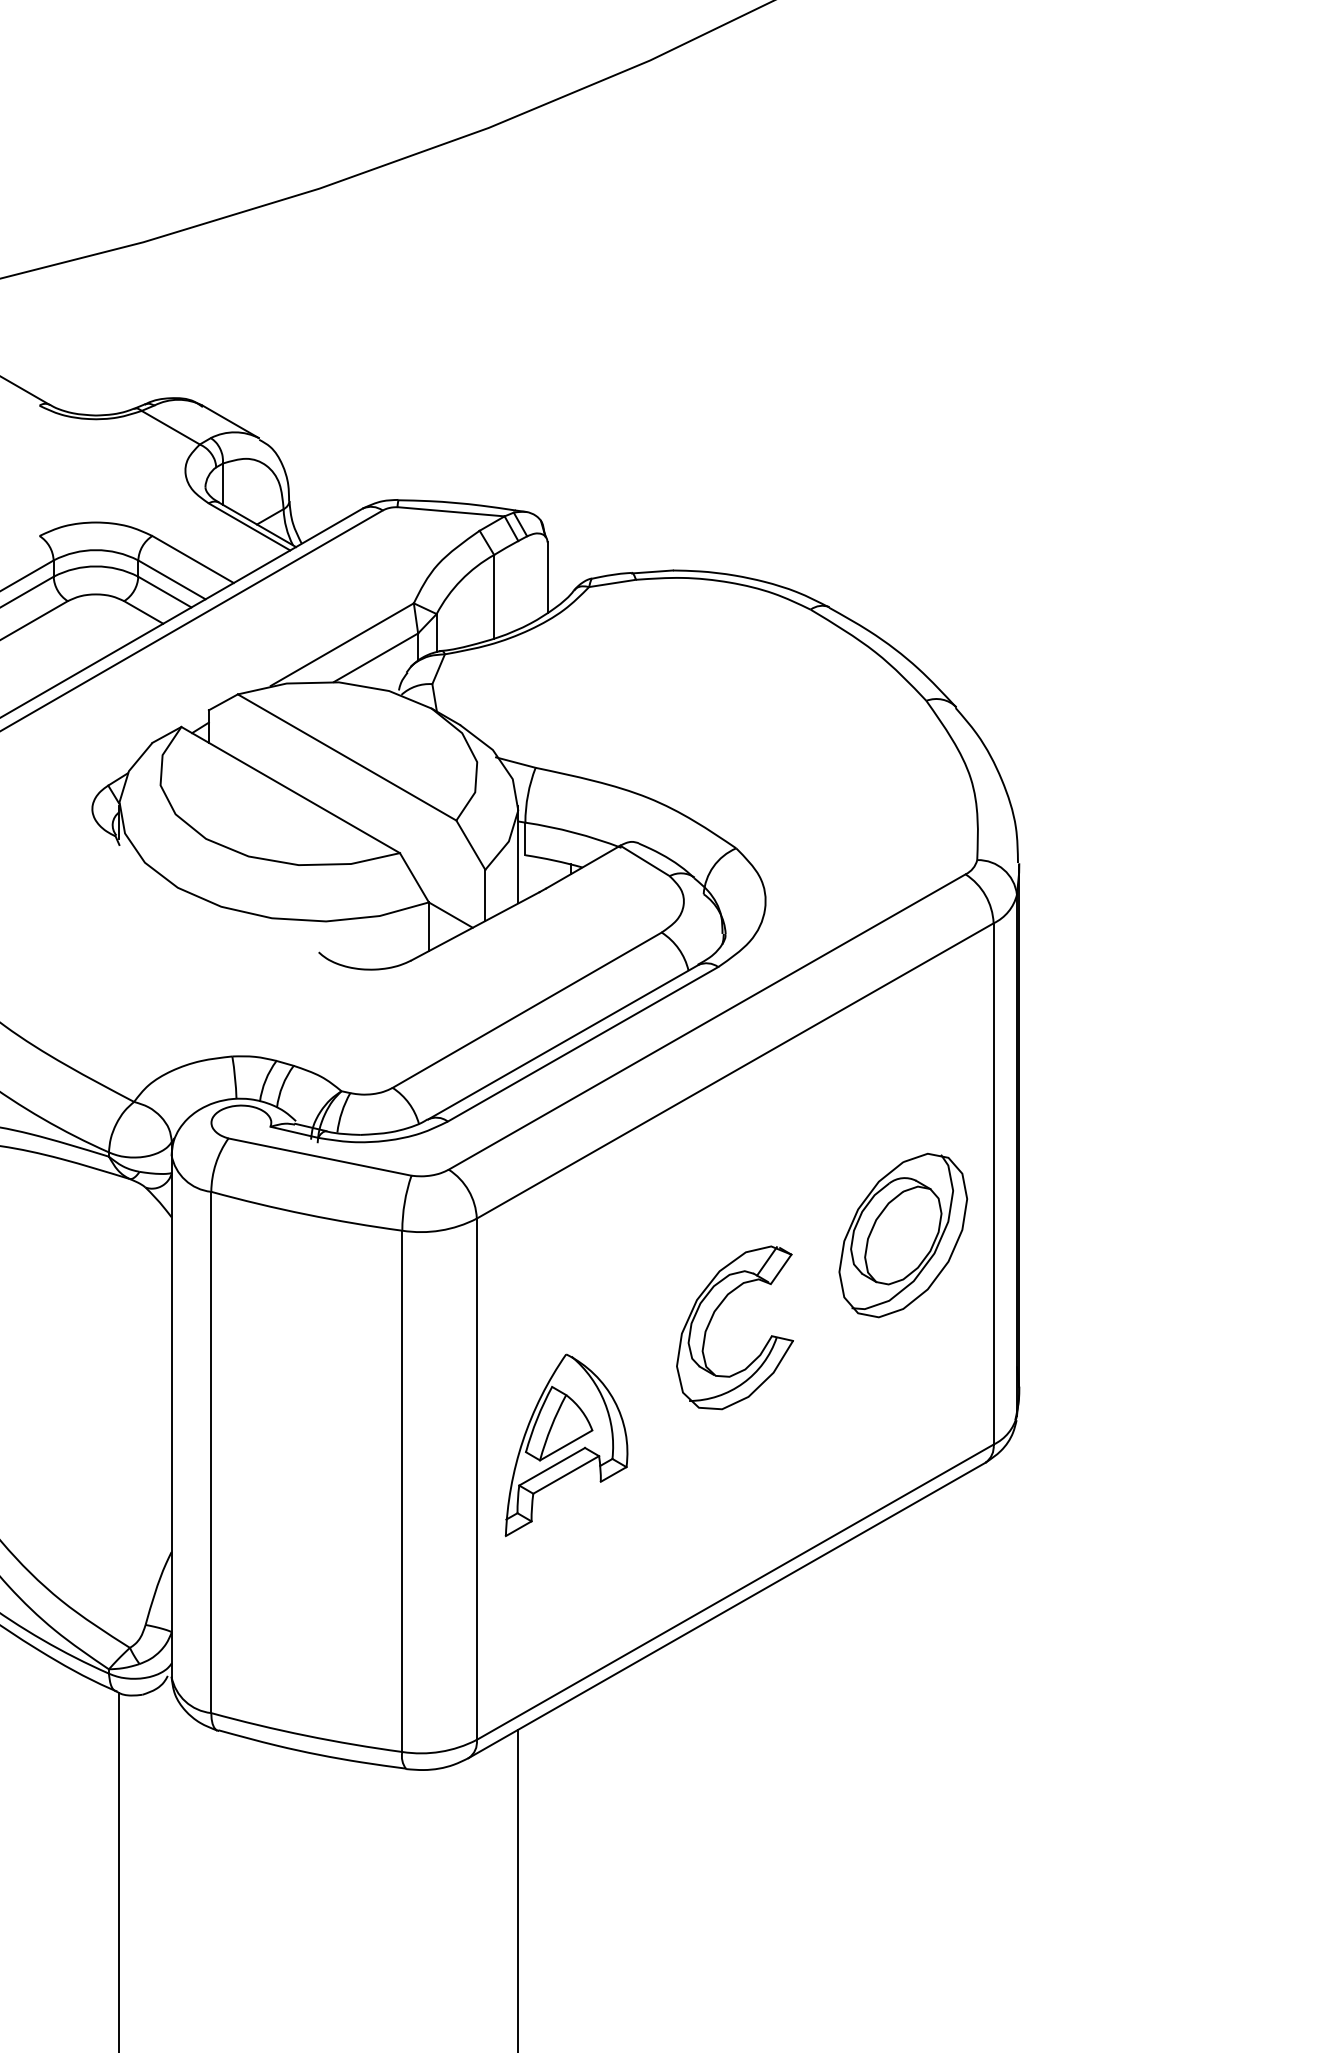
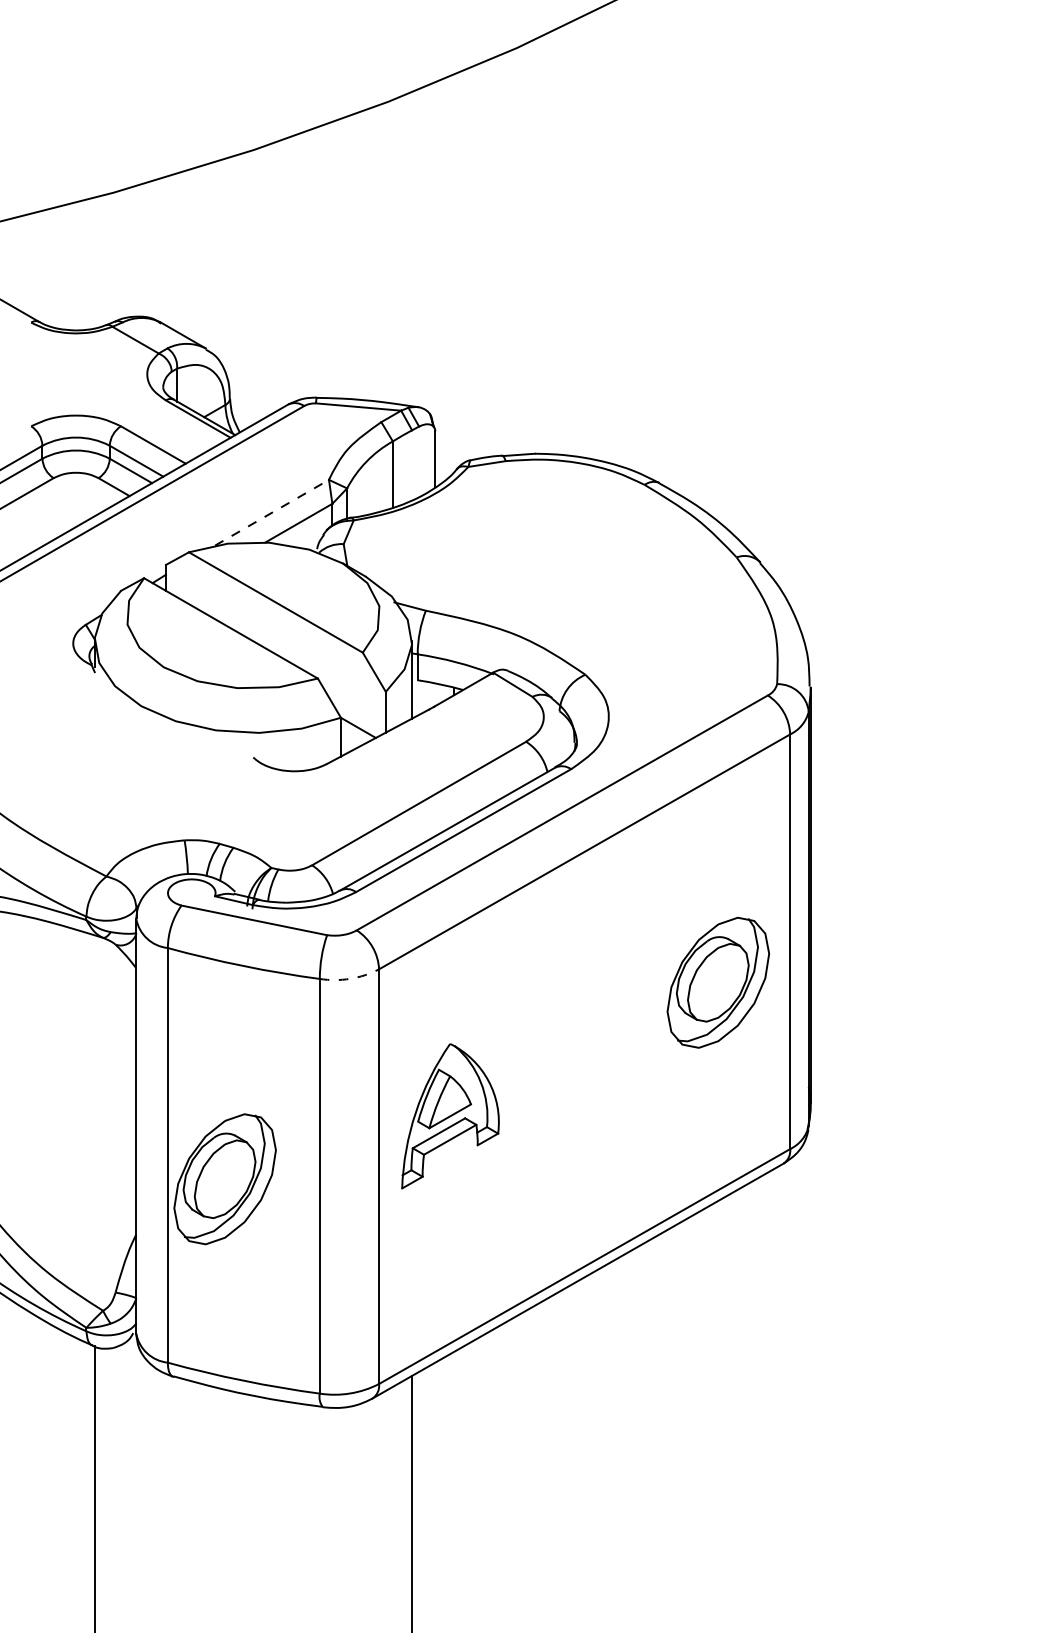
line: (342, 644) -> (272, 512), solid -> dashed
arc: (440, 1230) -> (350, 978), solid -> dashed
part: (713, 1316) -> (567, 1047), removed
part: (566, 1445) -> (450, 1116), moved
part: (283, 1482) -> (225, 1179), added

